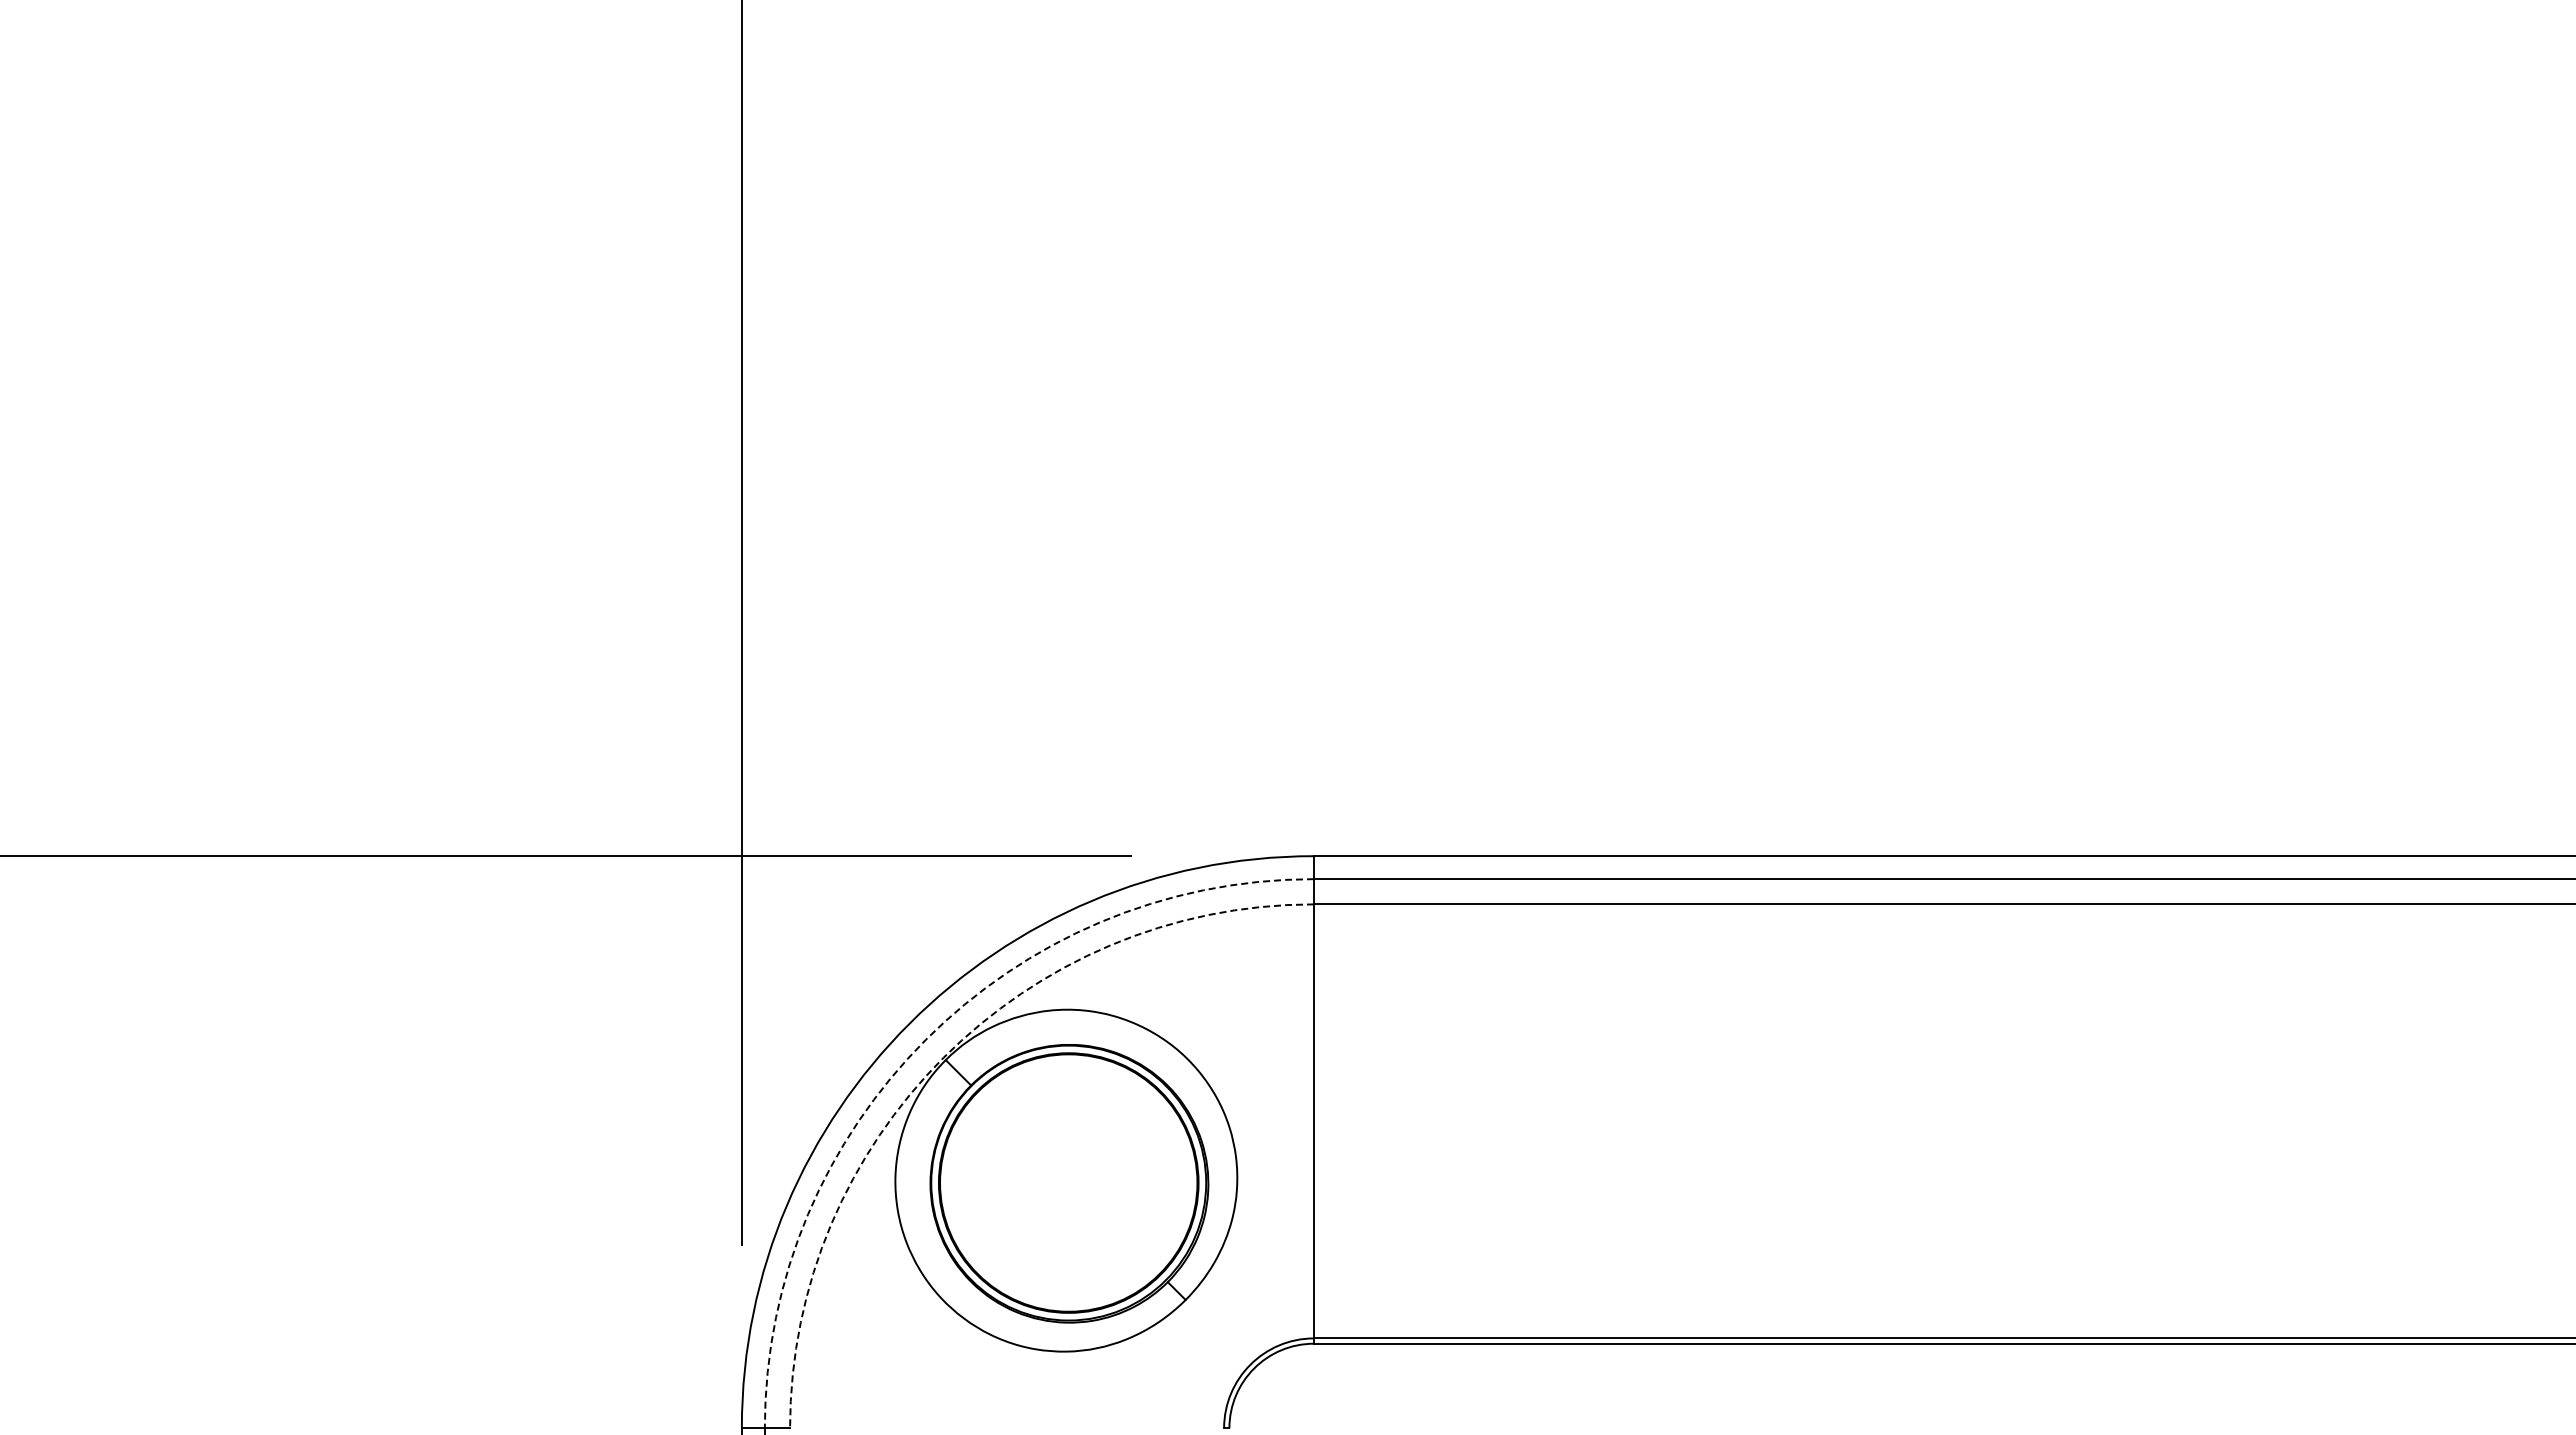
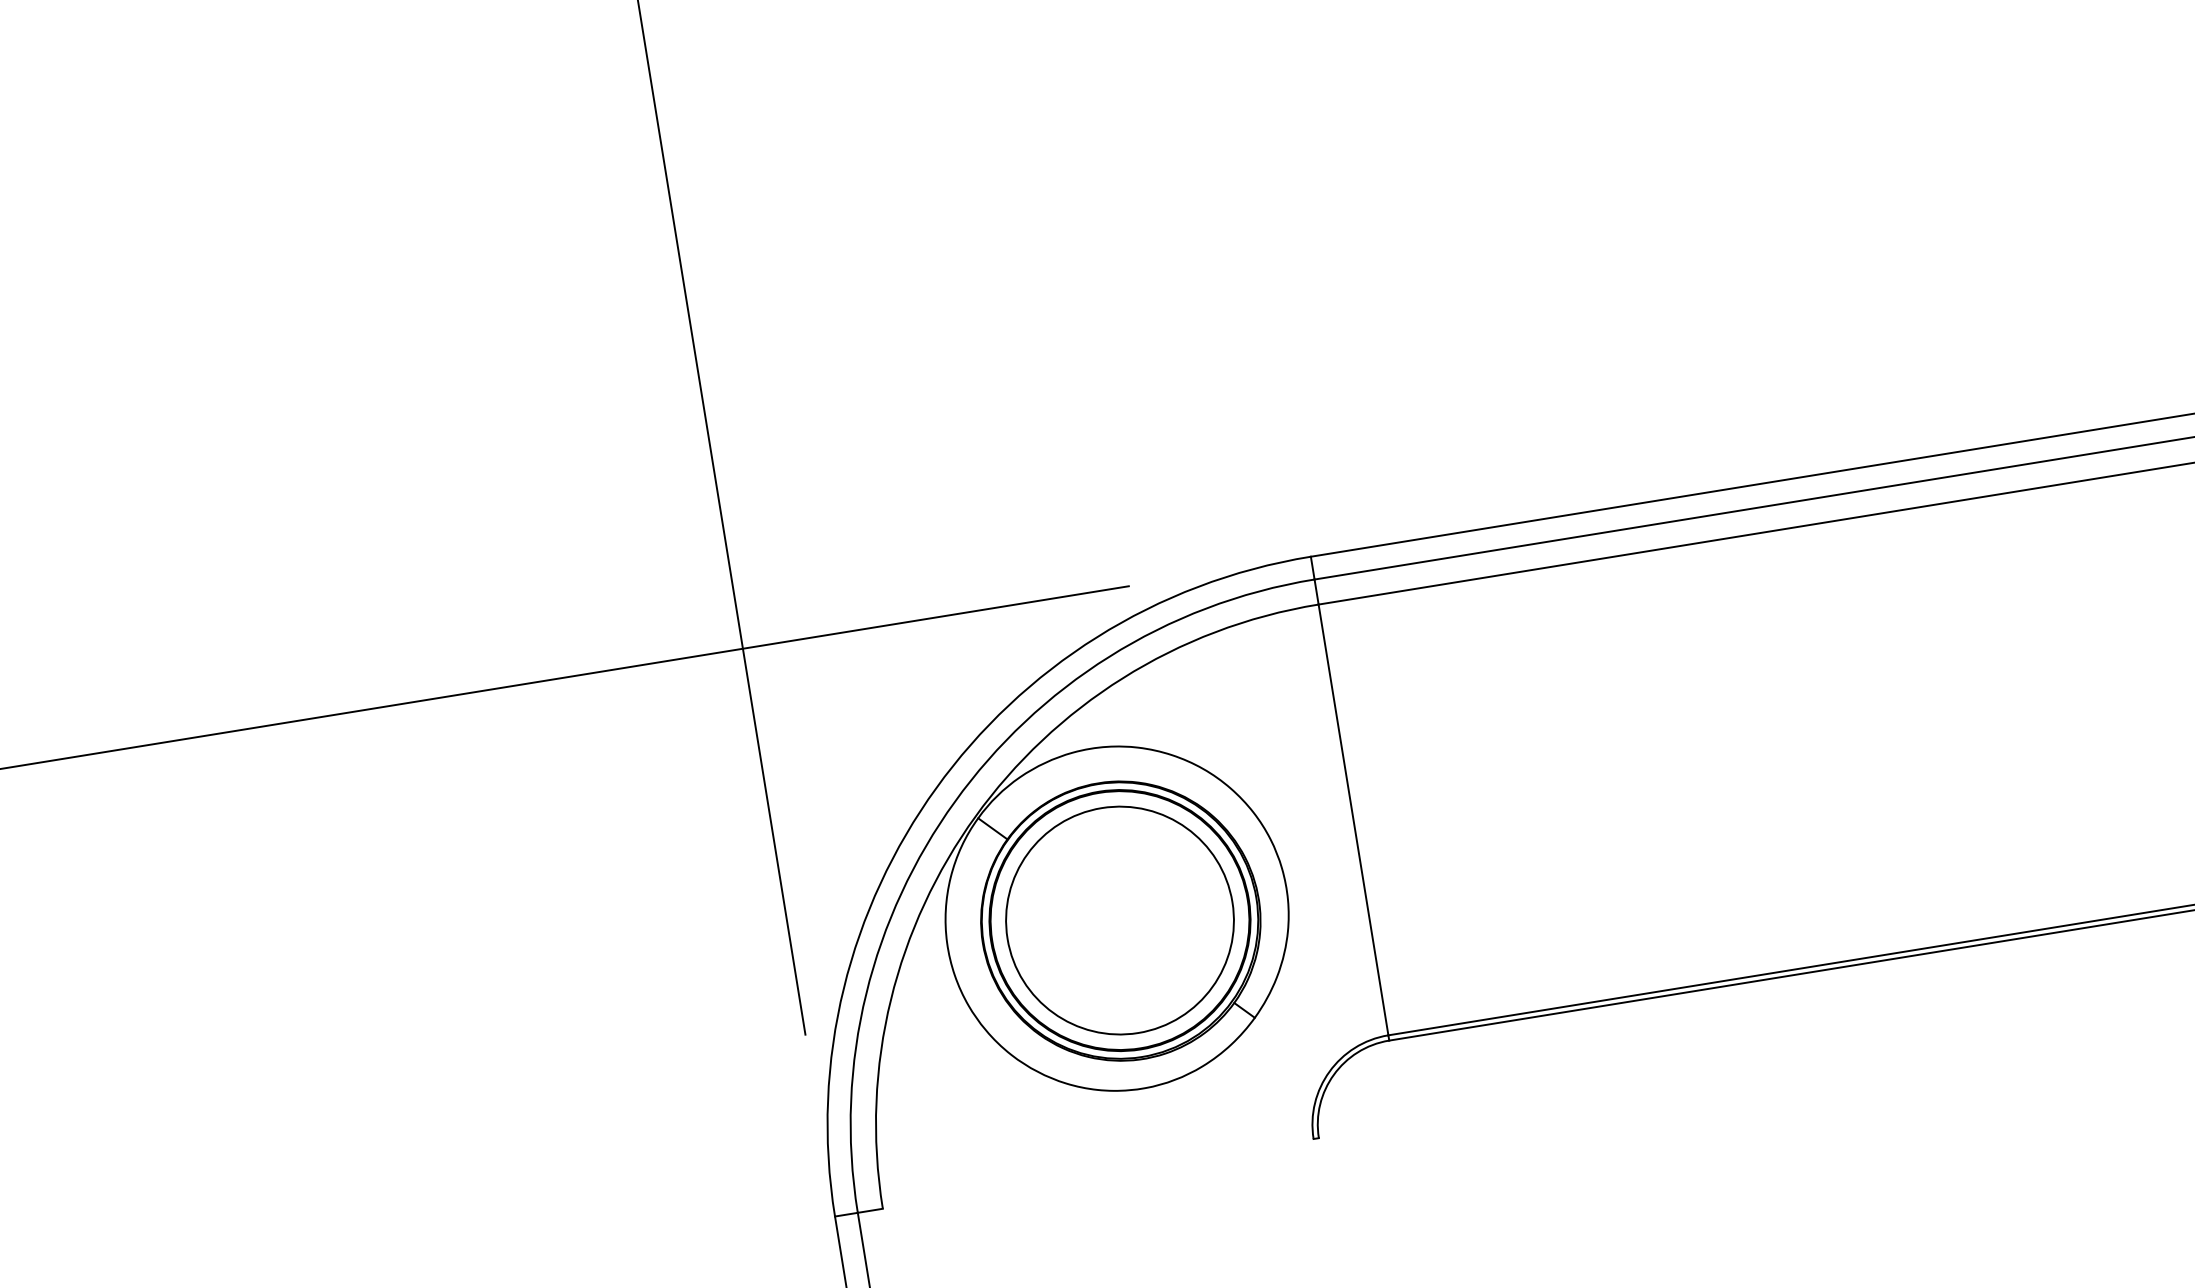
arc: (925, 1040) -> (954, 802), dashed -> solid
arc: (943, 1057) -> (975, 816), dashed -> solid
circle: (1068, 1182) -> (1119, 920), added

